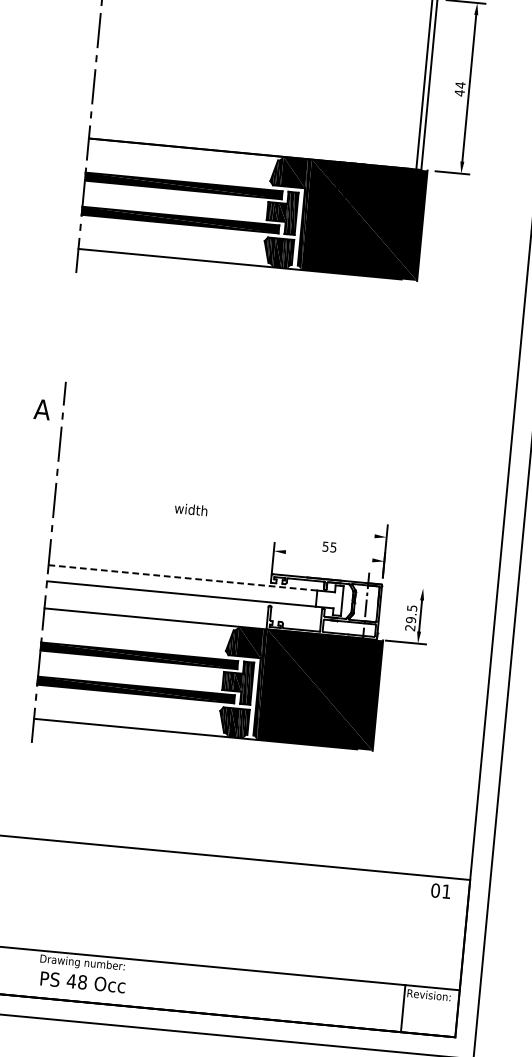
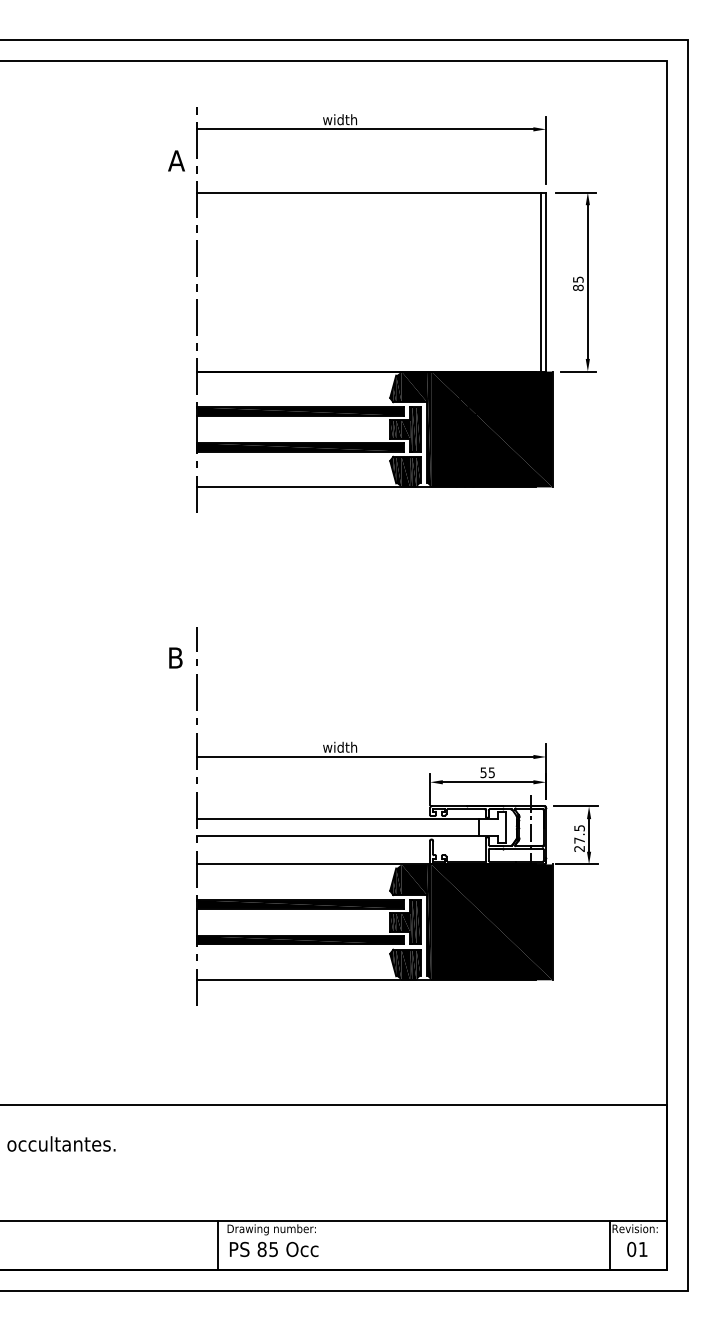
text: (460, 88) -> (578, 283), 44 -> 85
text: (42, 409) -> (175, 657), A -> B
line: (214, 520) -> (365, 756), added
line: (328, 556) -> (487, 782), added
line: (183, 578) -> (338, 819), dashed -> solid
line: (410, 587) -> (575, 806), added
text: (411, 619) -> (579, 840), 29.5 -> 27.5
text: (441, 891) -> (637, 1249), moved
line: (29, 973) -> (217, 1245), added
text: (76, 981) -> (267, 1249), 48 -> 85

